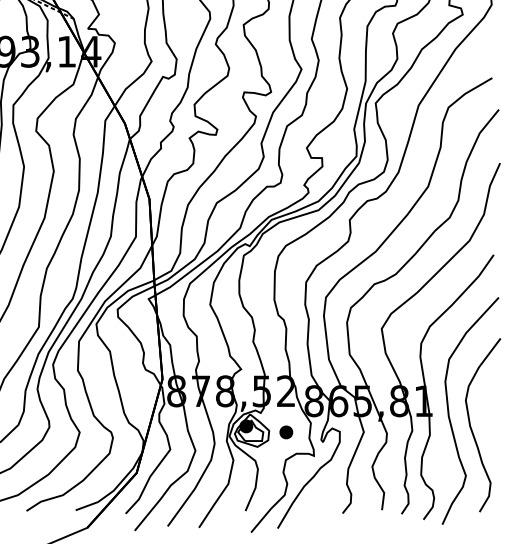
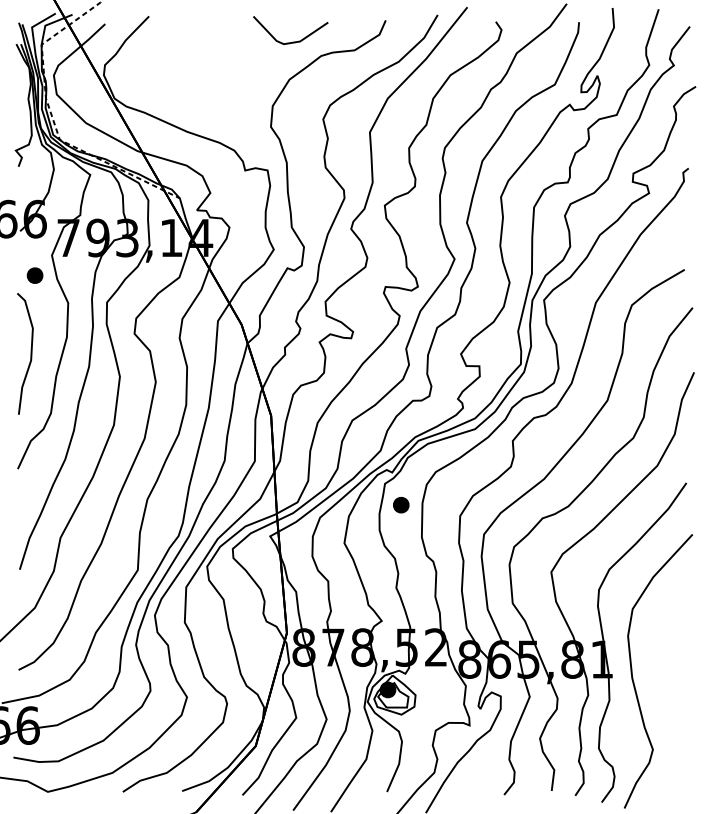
curve: (472, 429) -> (660, 693), removed
part: (286, 432) -> (401, 505), moved

